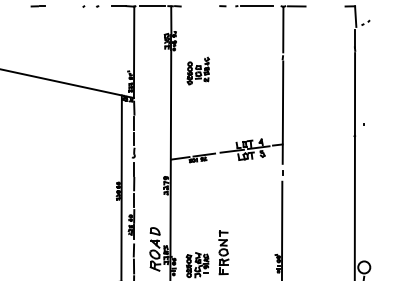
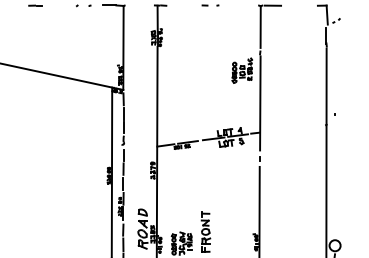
line: (152, 6) -> (140, 5), removed
line: (256, 6) -> (235, 5), removed
part: (197, 70) -> (241, 70), moved

